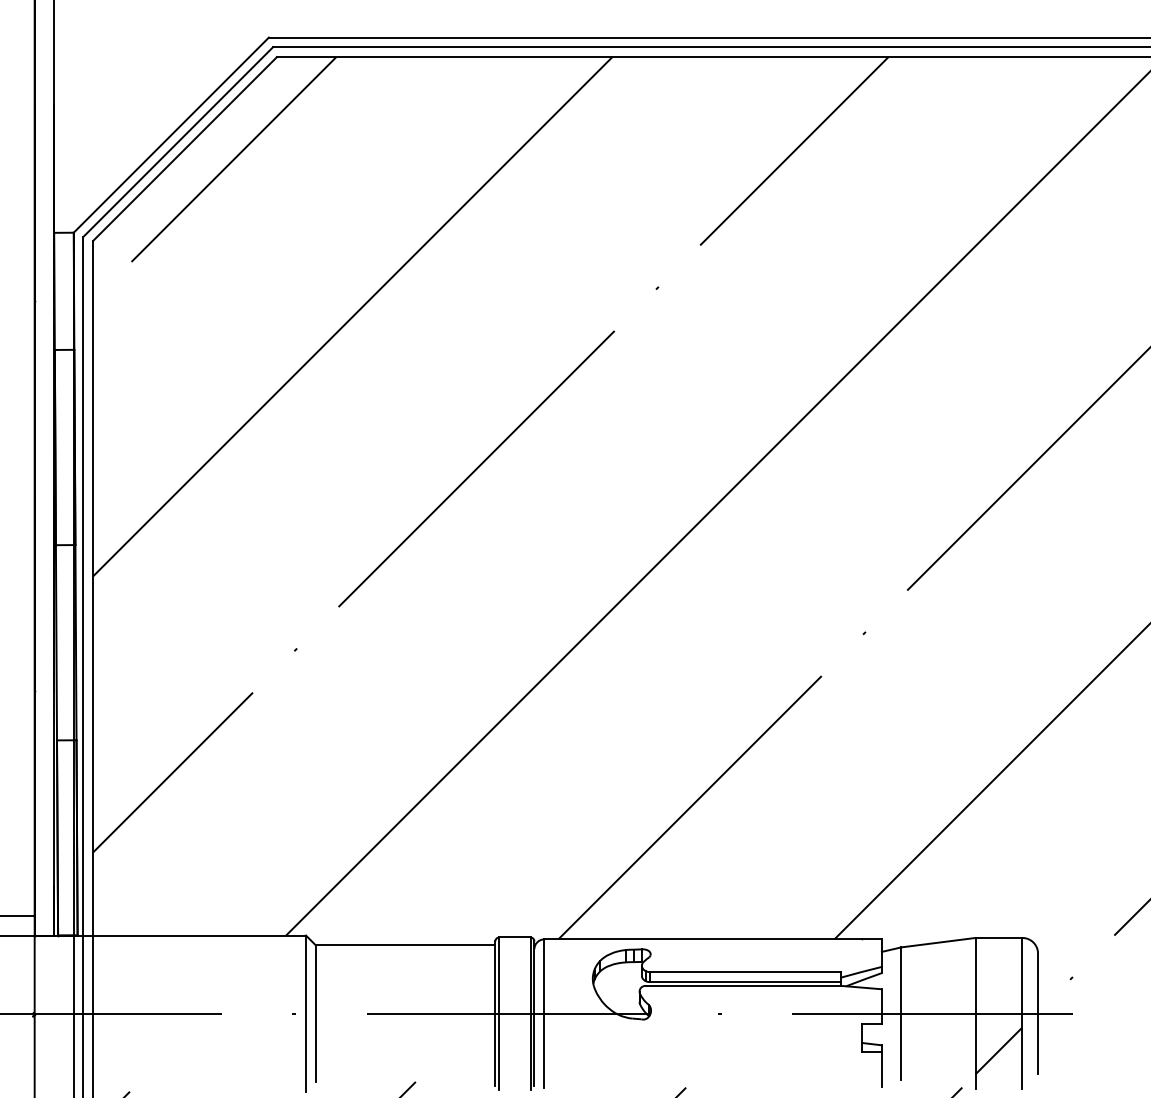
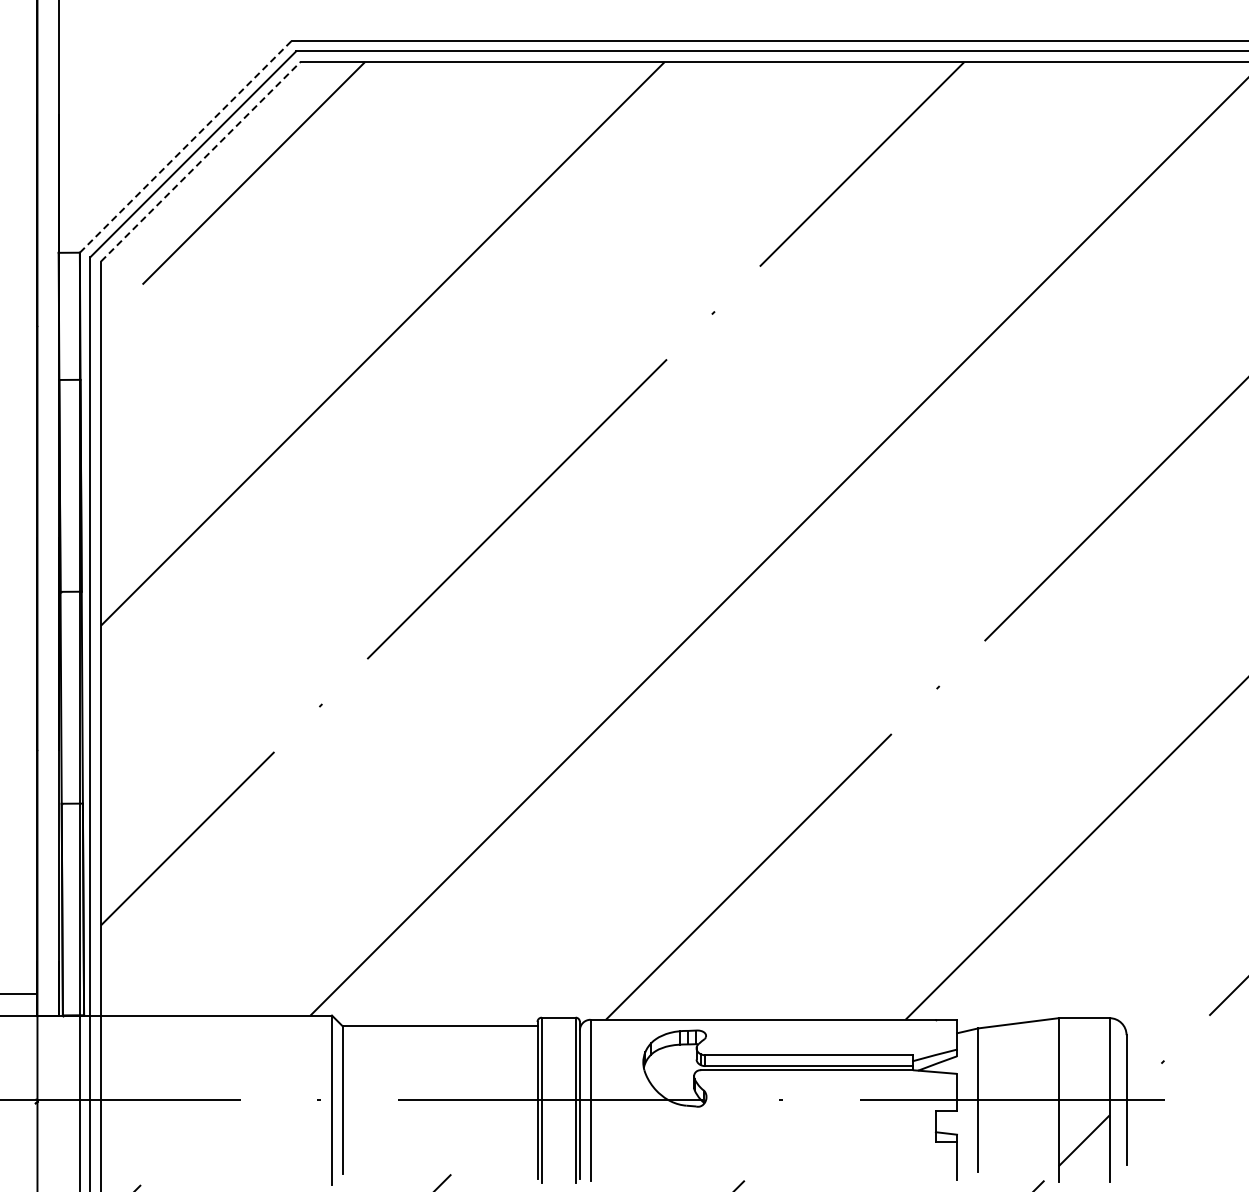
line: (171, 134) -> (185, 146), solid -> dashed
line: (185, 148) -> (201, 161), solid -> dashed

